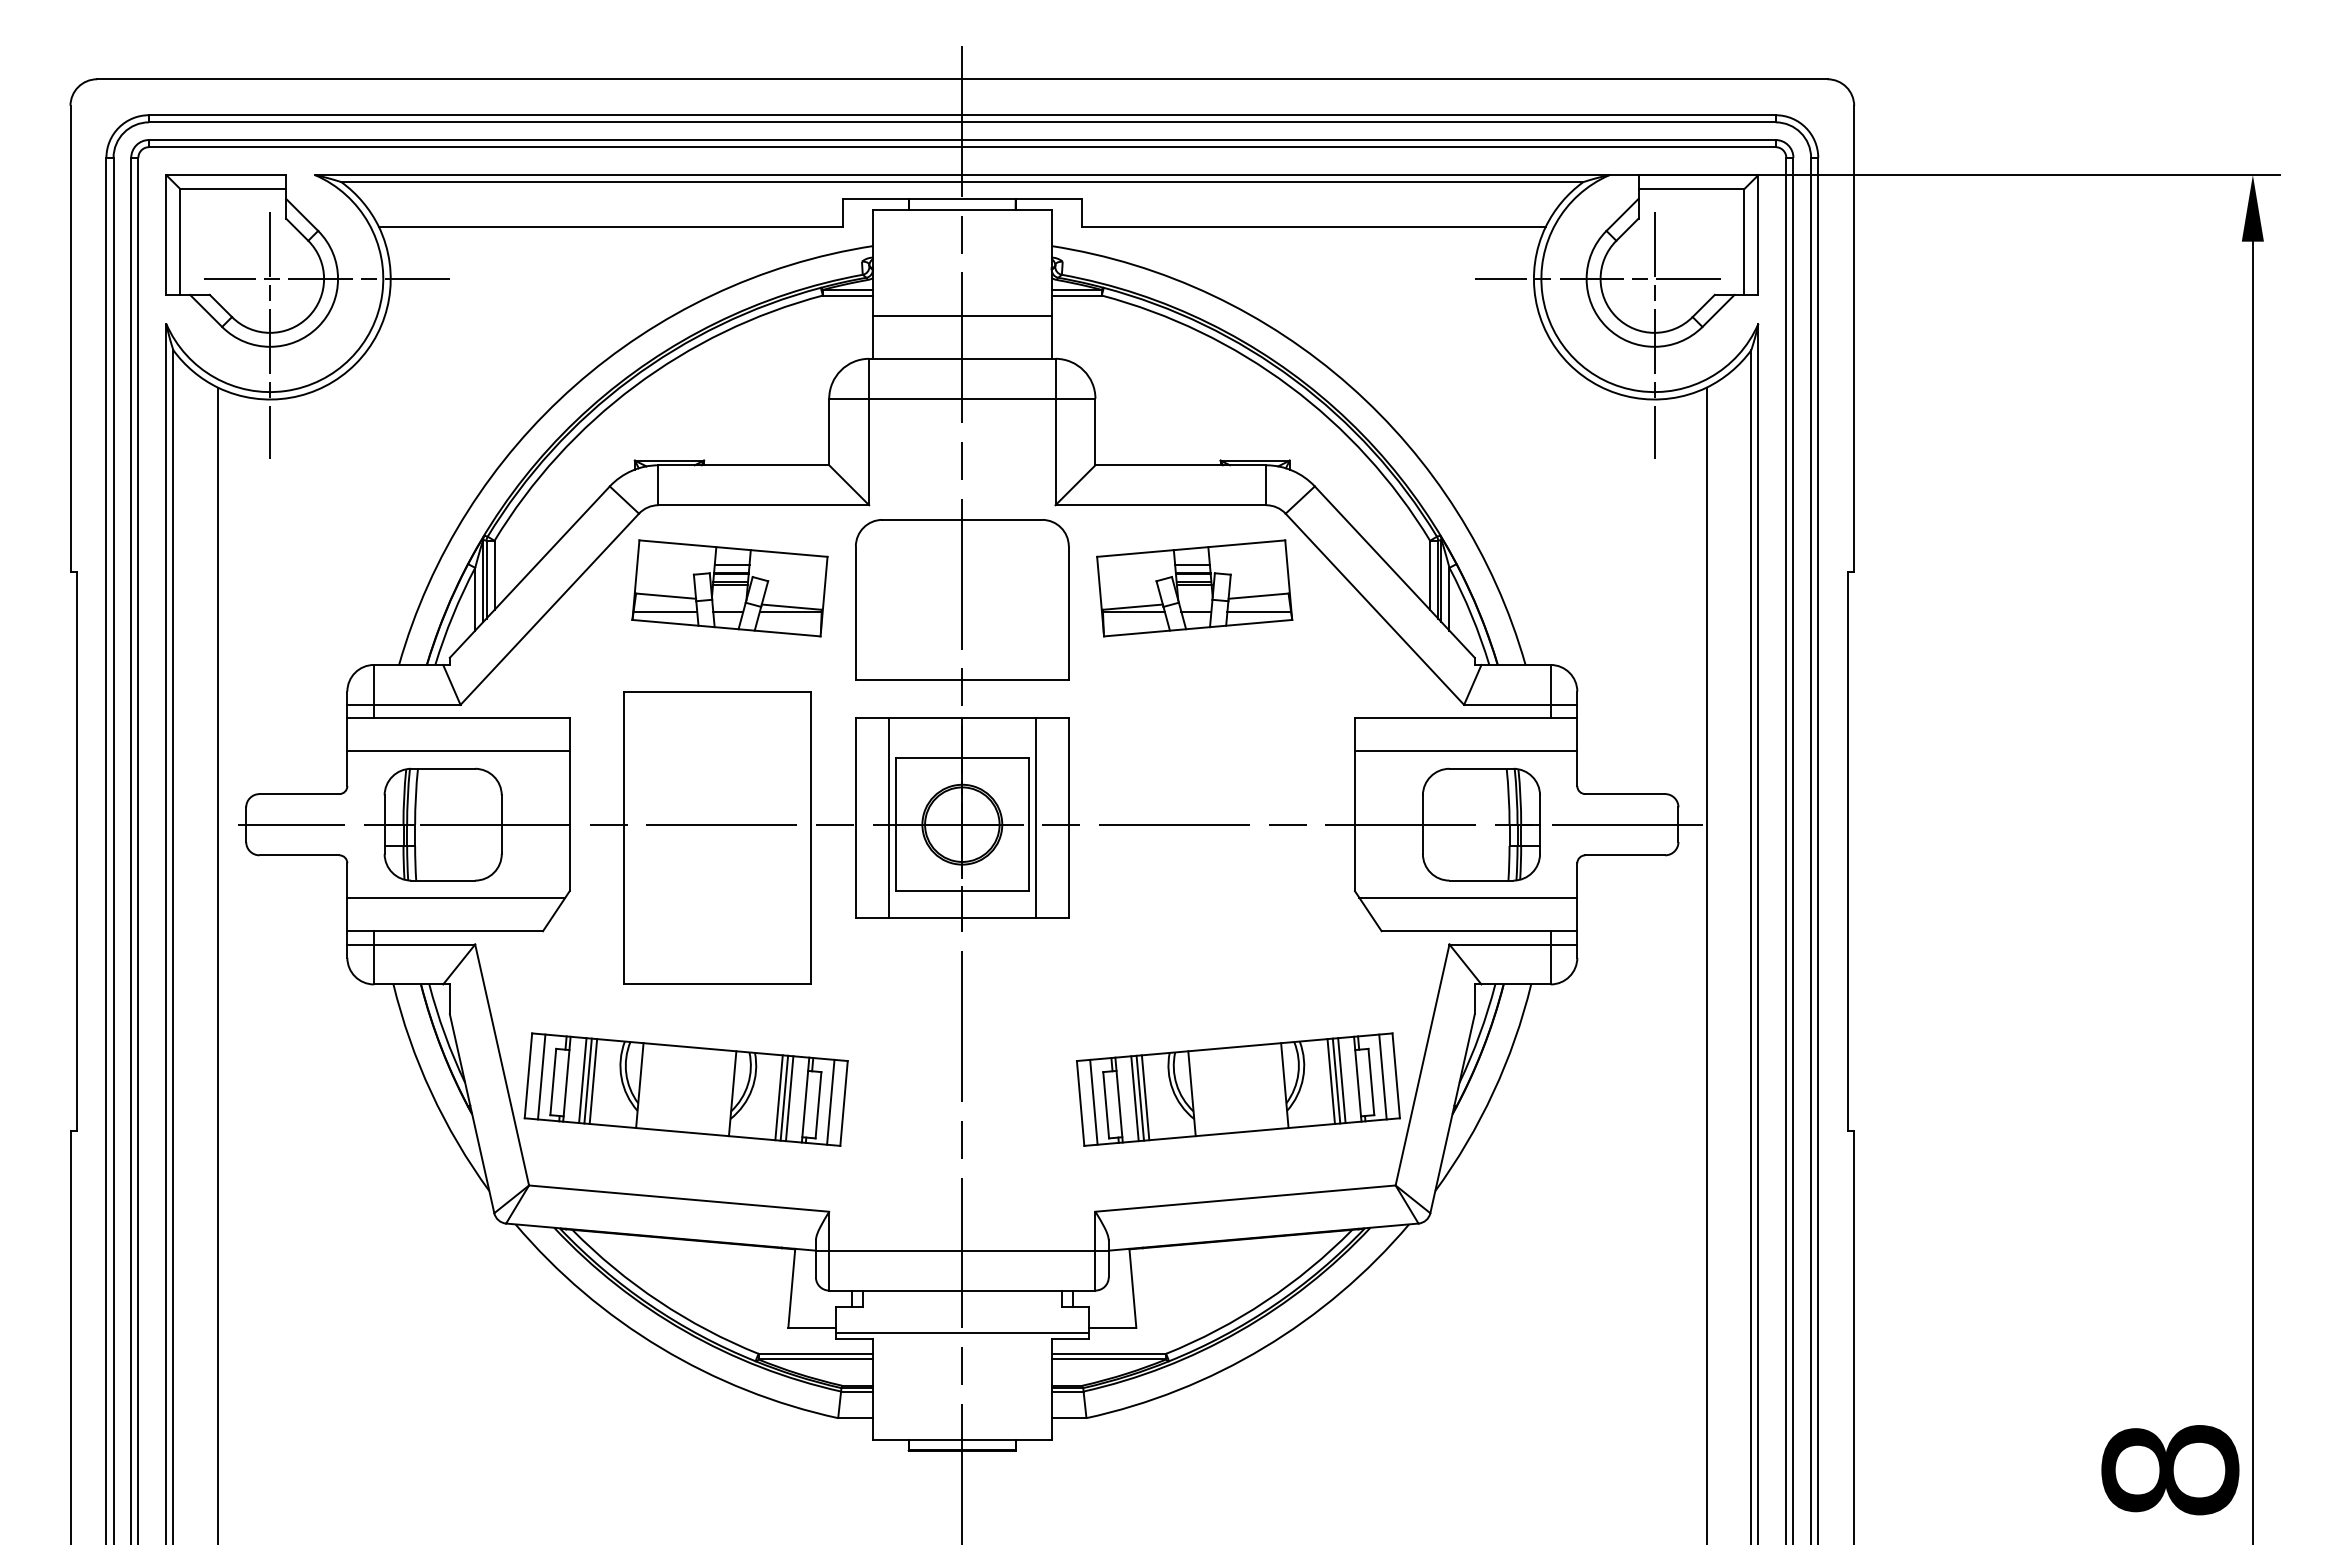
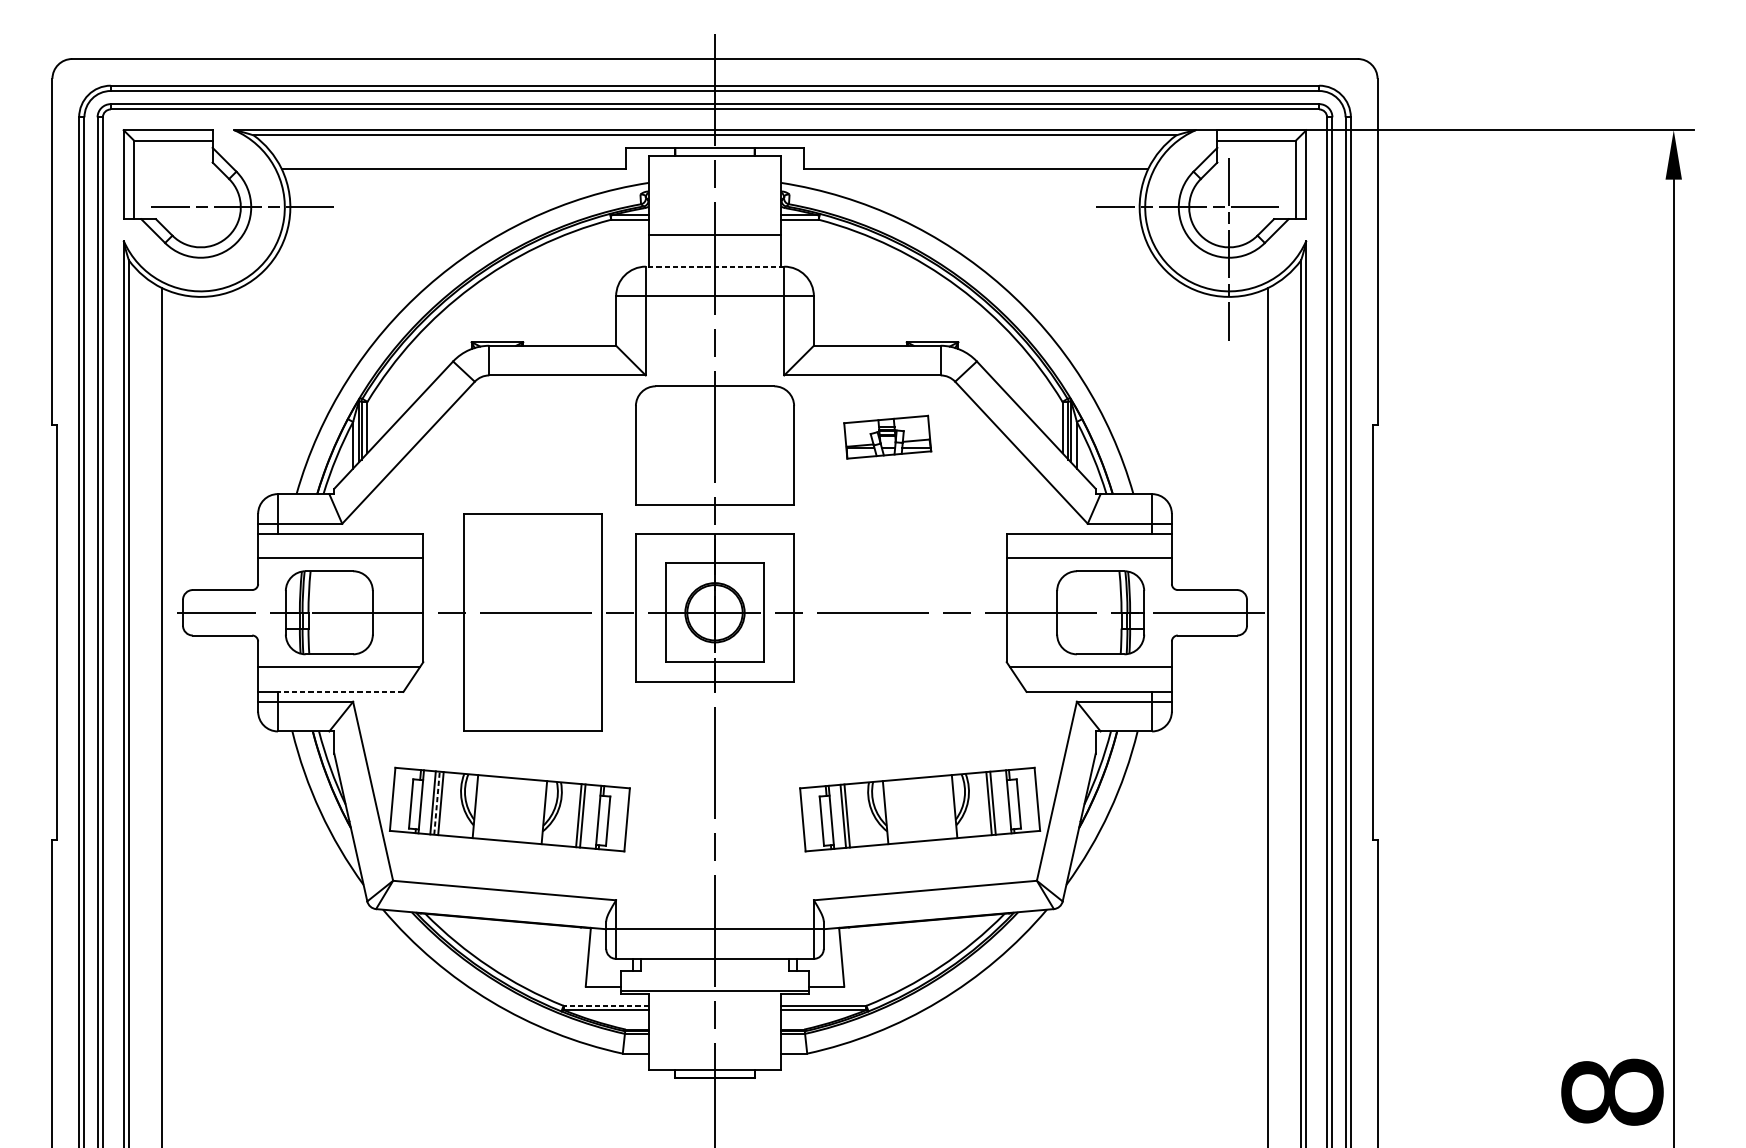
line: (270, 335) -> (201, 249), removed
line: (961, 358) -> (714, 266), solid -> dashed
part: (729, 588) -> (542, 437), removed
part: (1194, 588) -> (887, 437), size x0.6
line: (889, 817) -> (660, 607), removed
line: (1035, 817) -> (769, 607), removed
line: (458, 931) -> (340, 692), solid -> dashed
line: (541, 1076) -> (402, 799), removed
line: (1382, 1076) -> (1027, 799), removed
line: (1341, 1080) -> (996, 802), removed
line: (588, 1081) -> (437, 803), solid -> dashed
line: (1145, 1097) -> (851, 815), removed
line: (789, 1098) -> (586, 816), removed
line: (830, 1101) -> (617, 818), removed
line: (1093, 1101) -> (812, 818), removed
line: (815, 1353) -> (605, 1005), solid -> dashed

